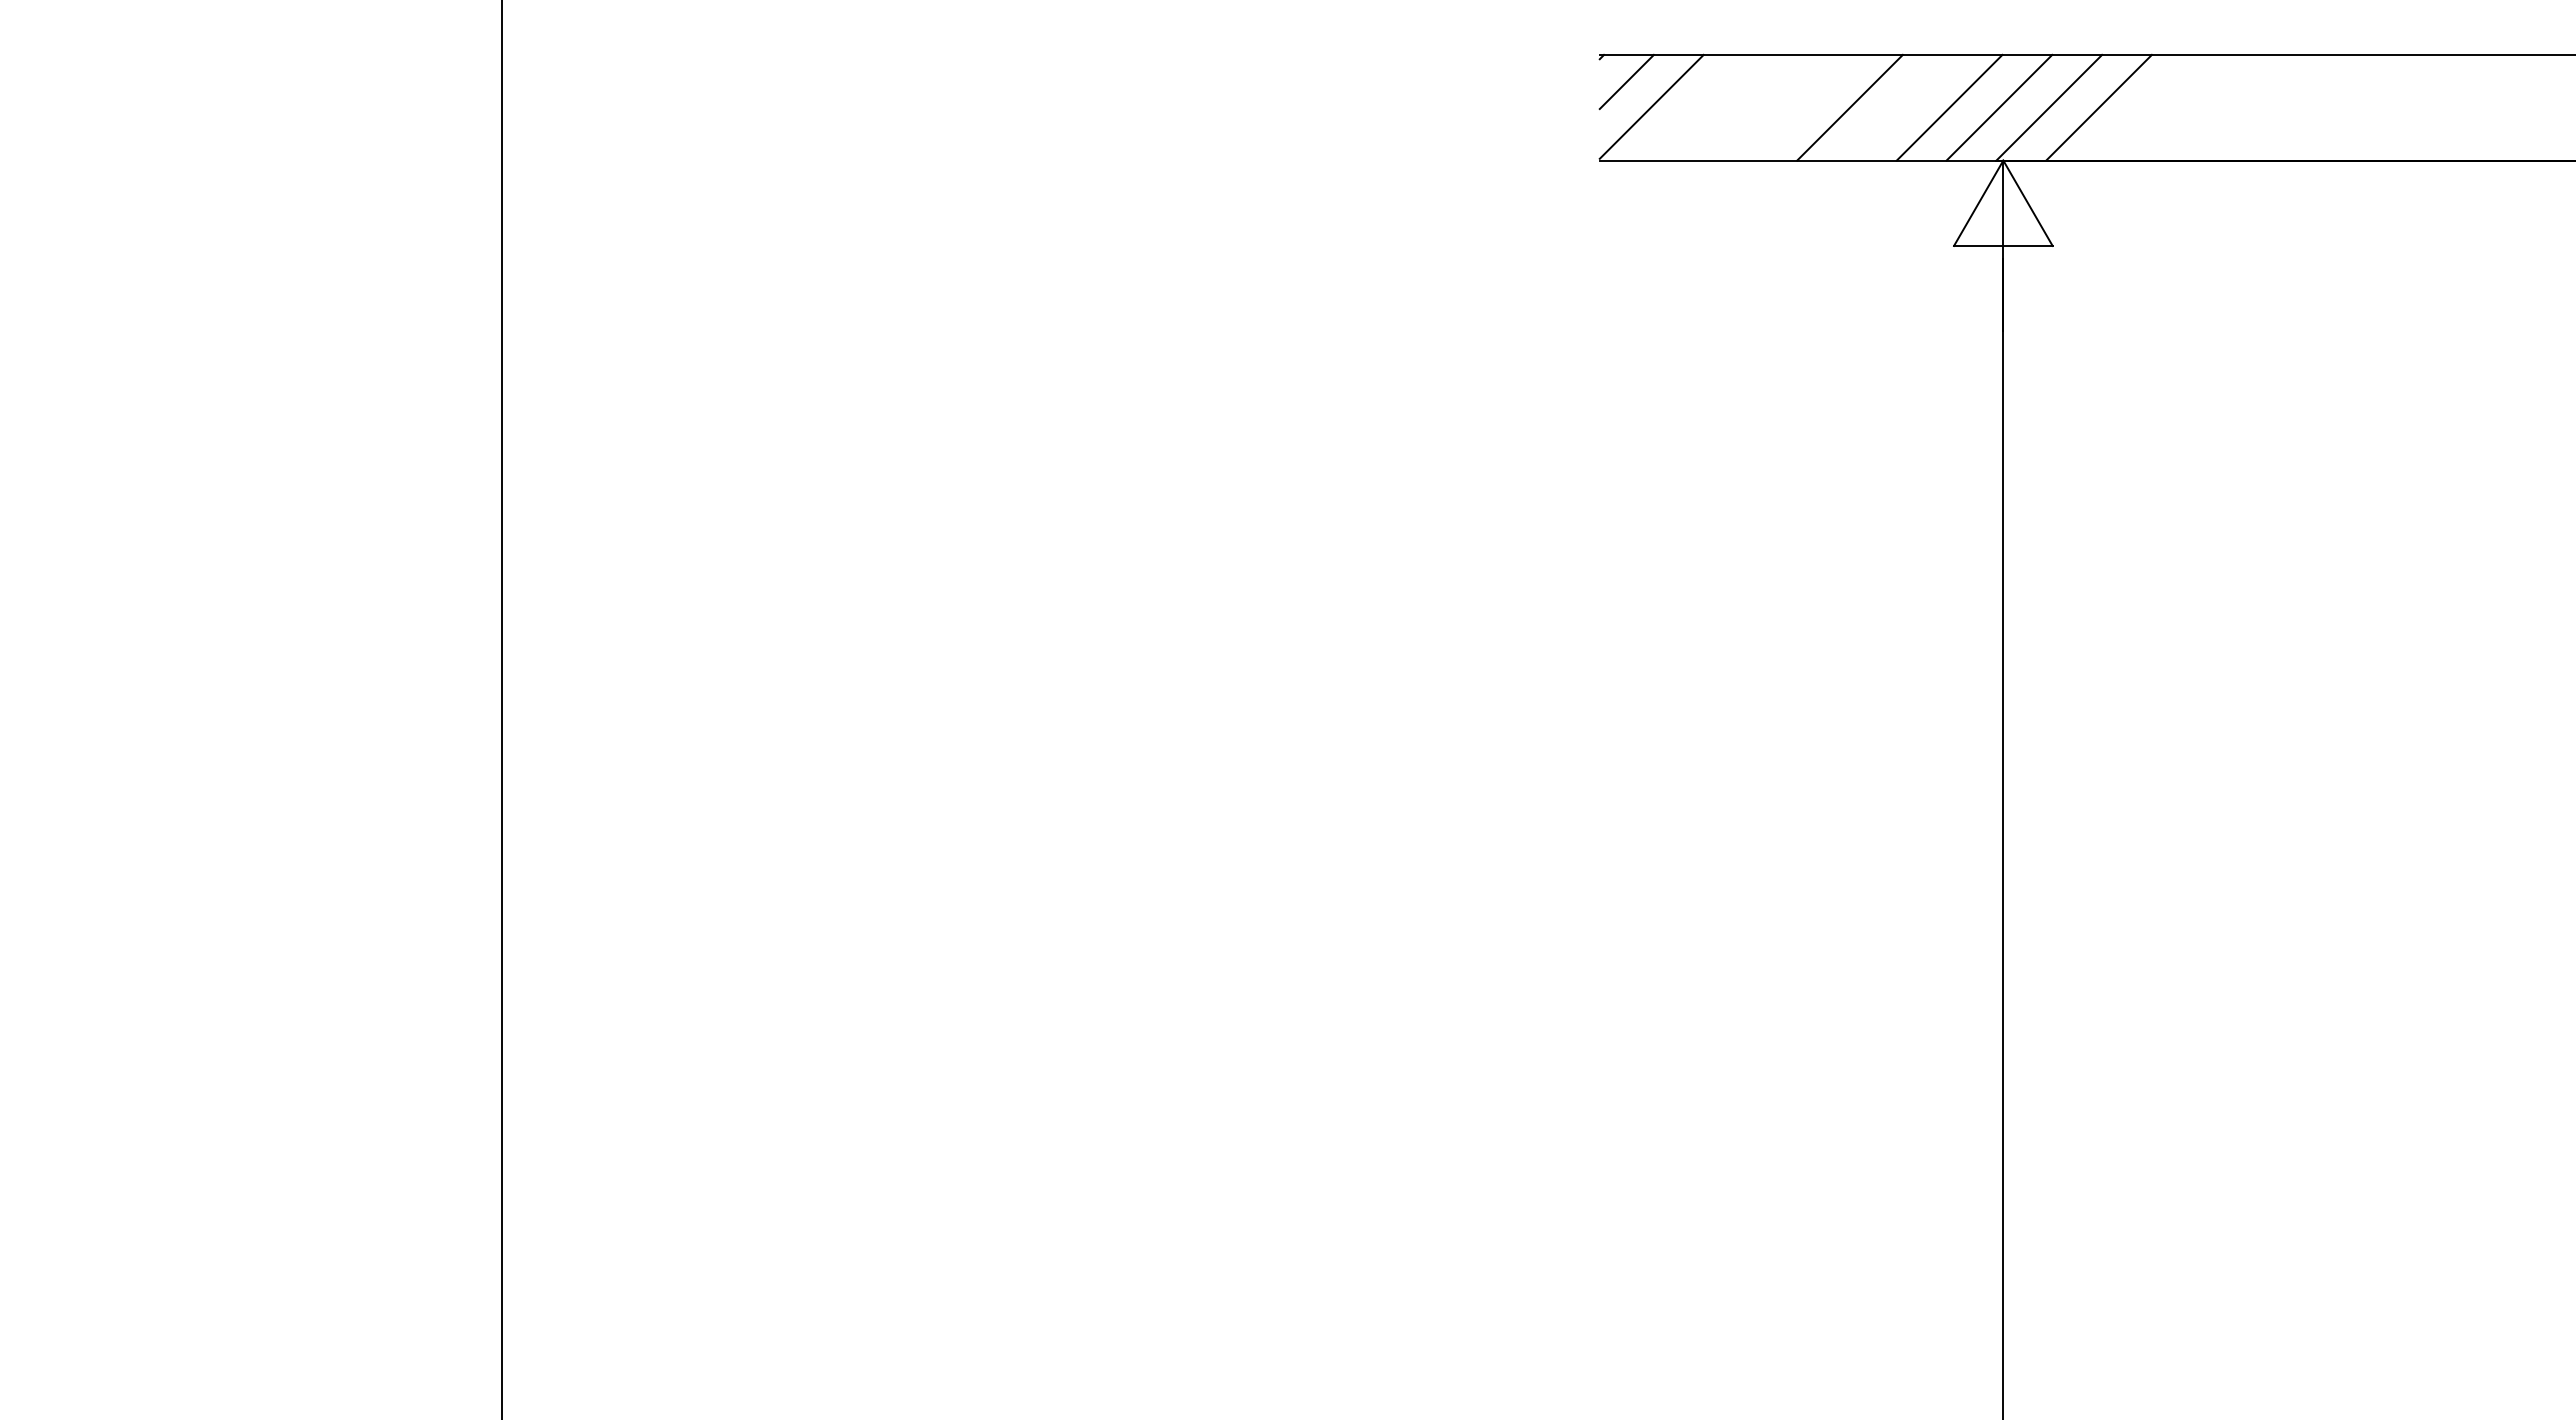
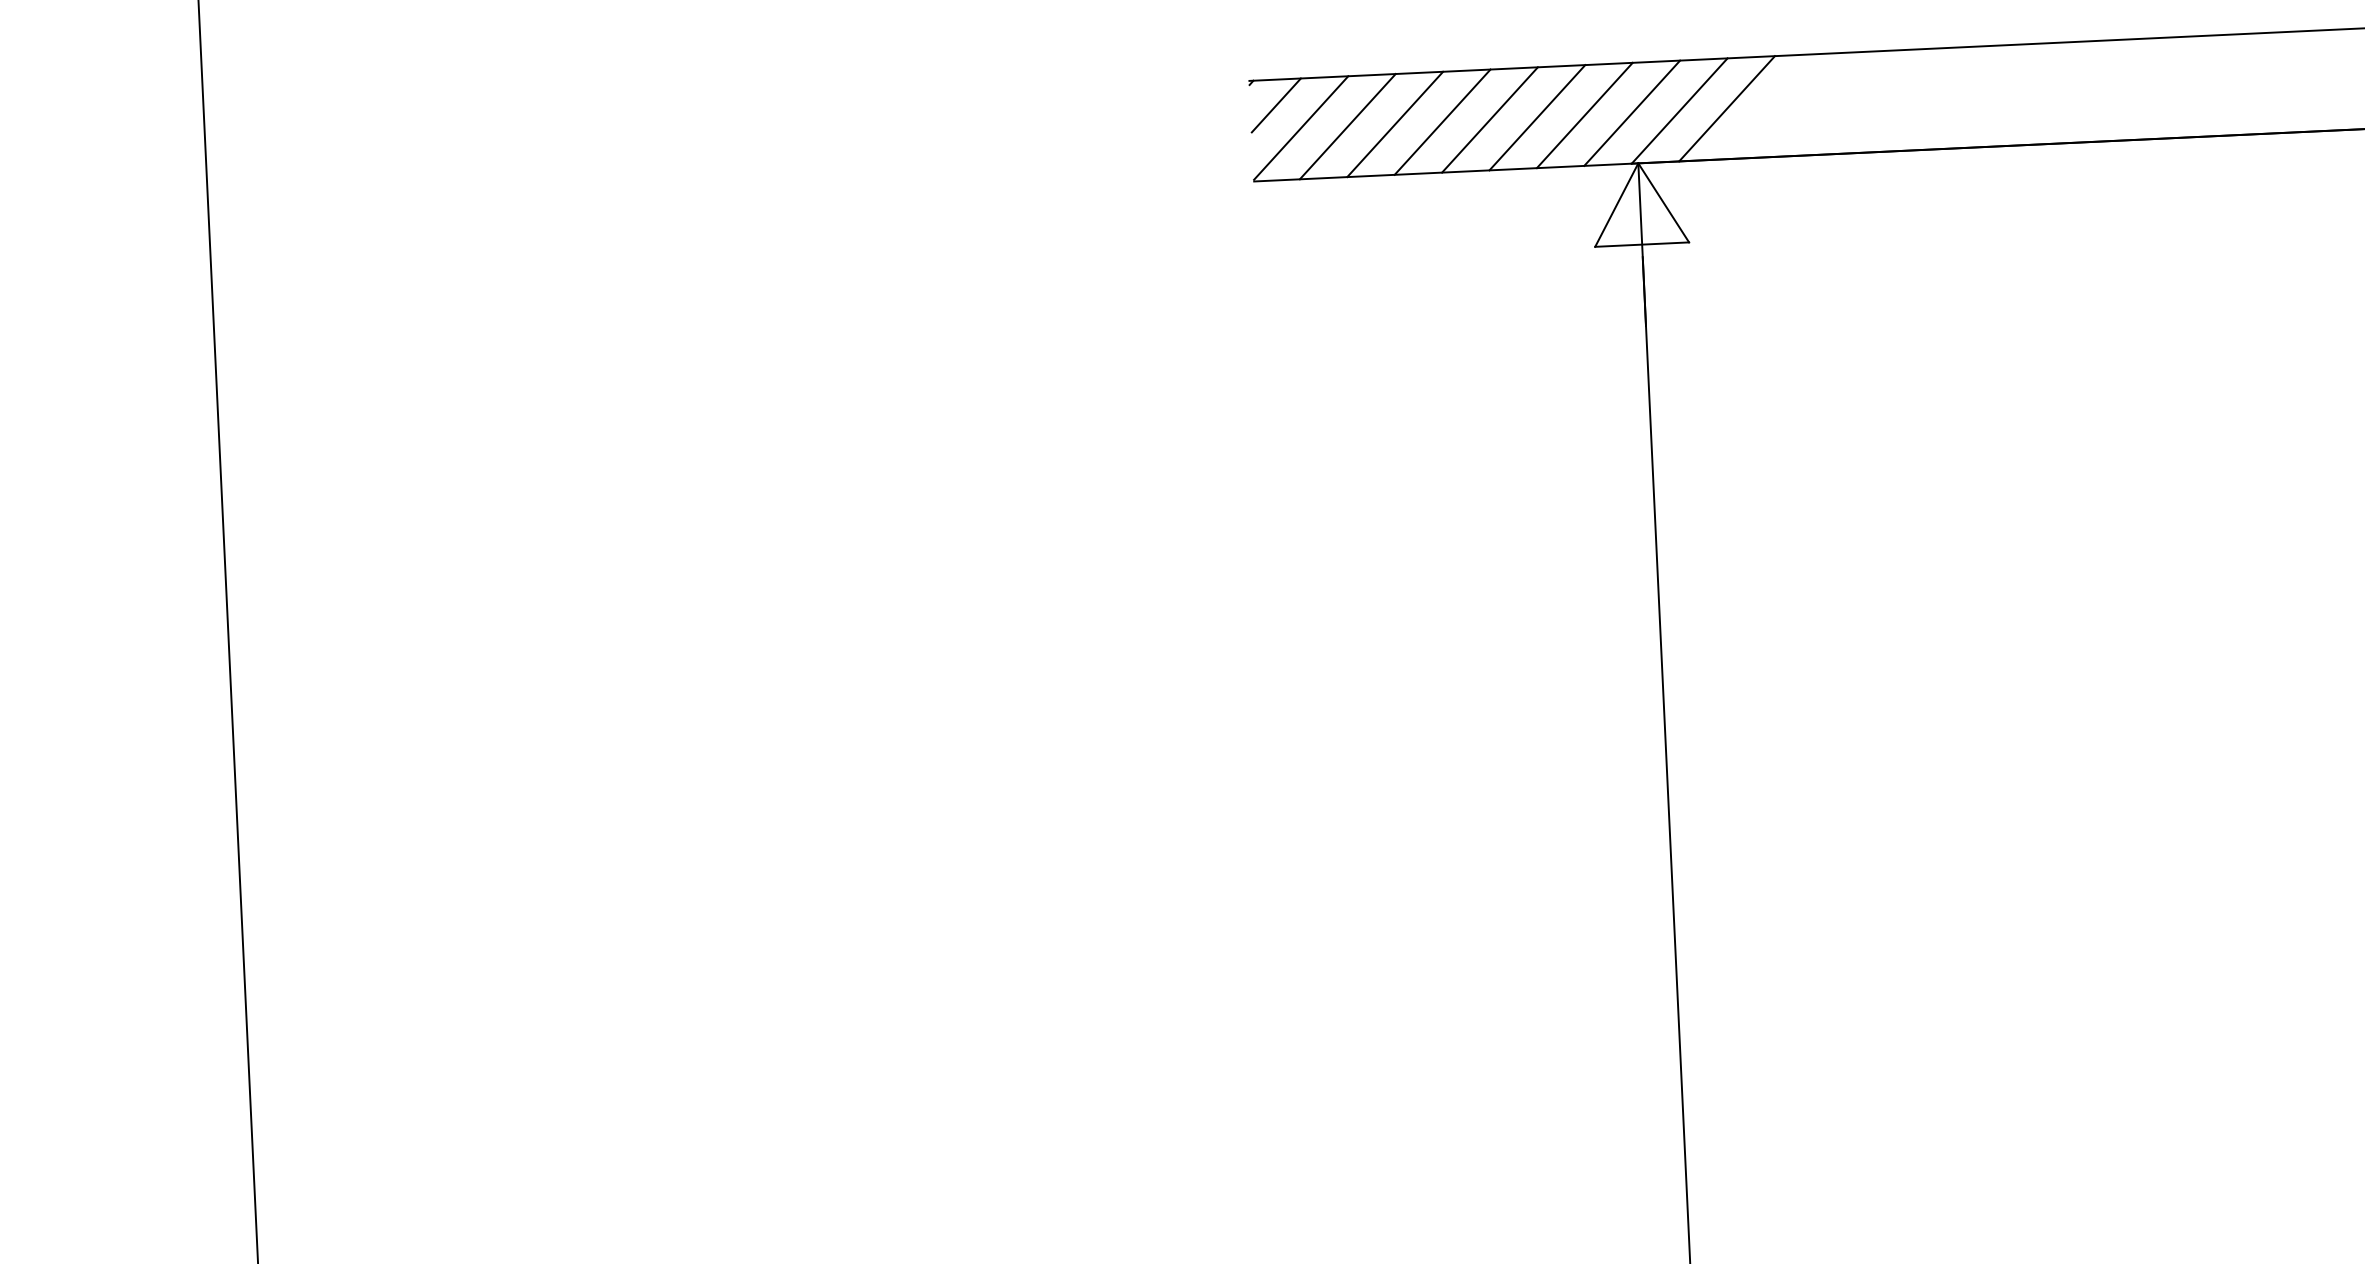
line: (1700, 107) -> (1347, 126), added
line: (1750, 107) -> (1395, 124), added
line: (1800, 107) -> (1442, 121), added
line: (1899, 107) -> (1537, 117), added

